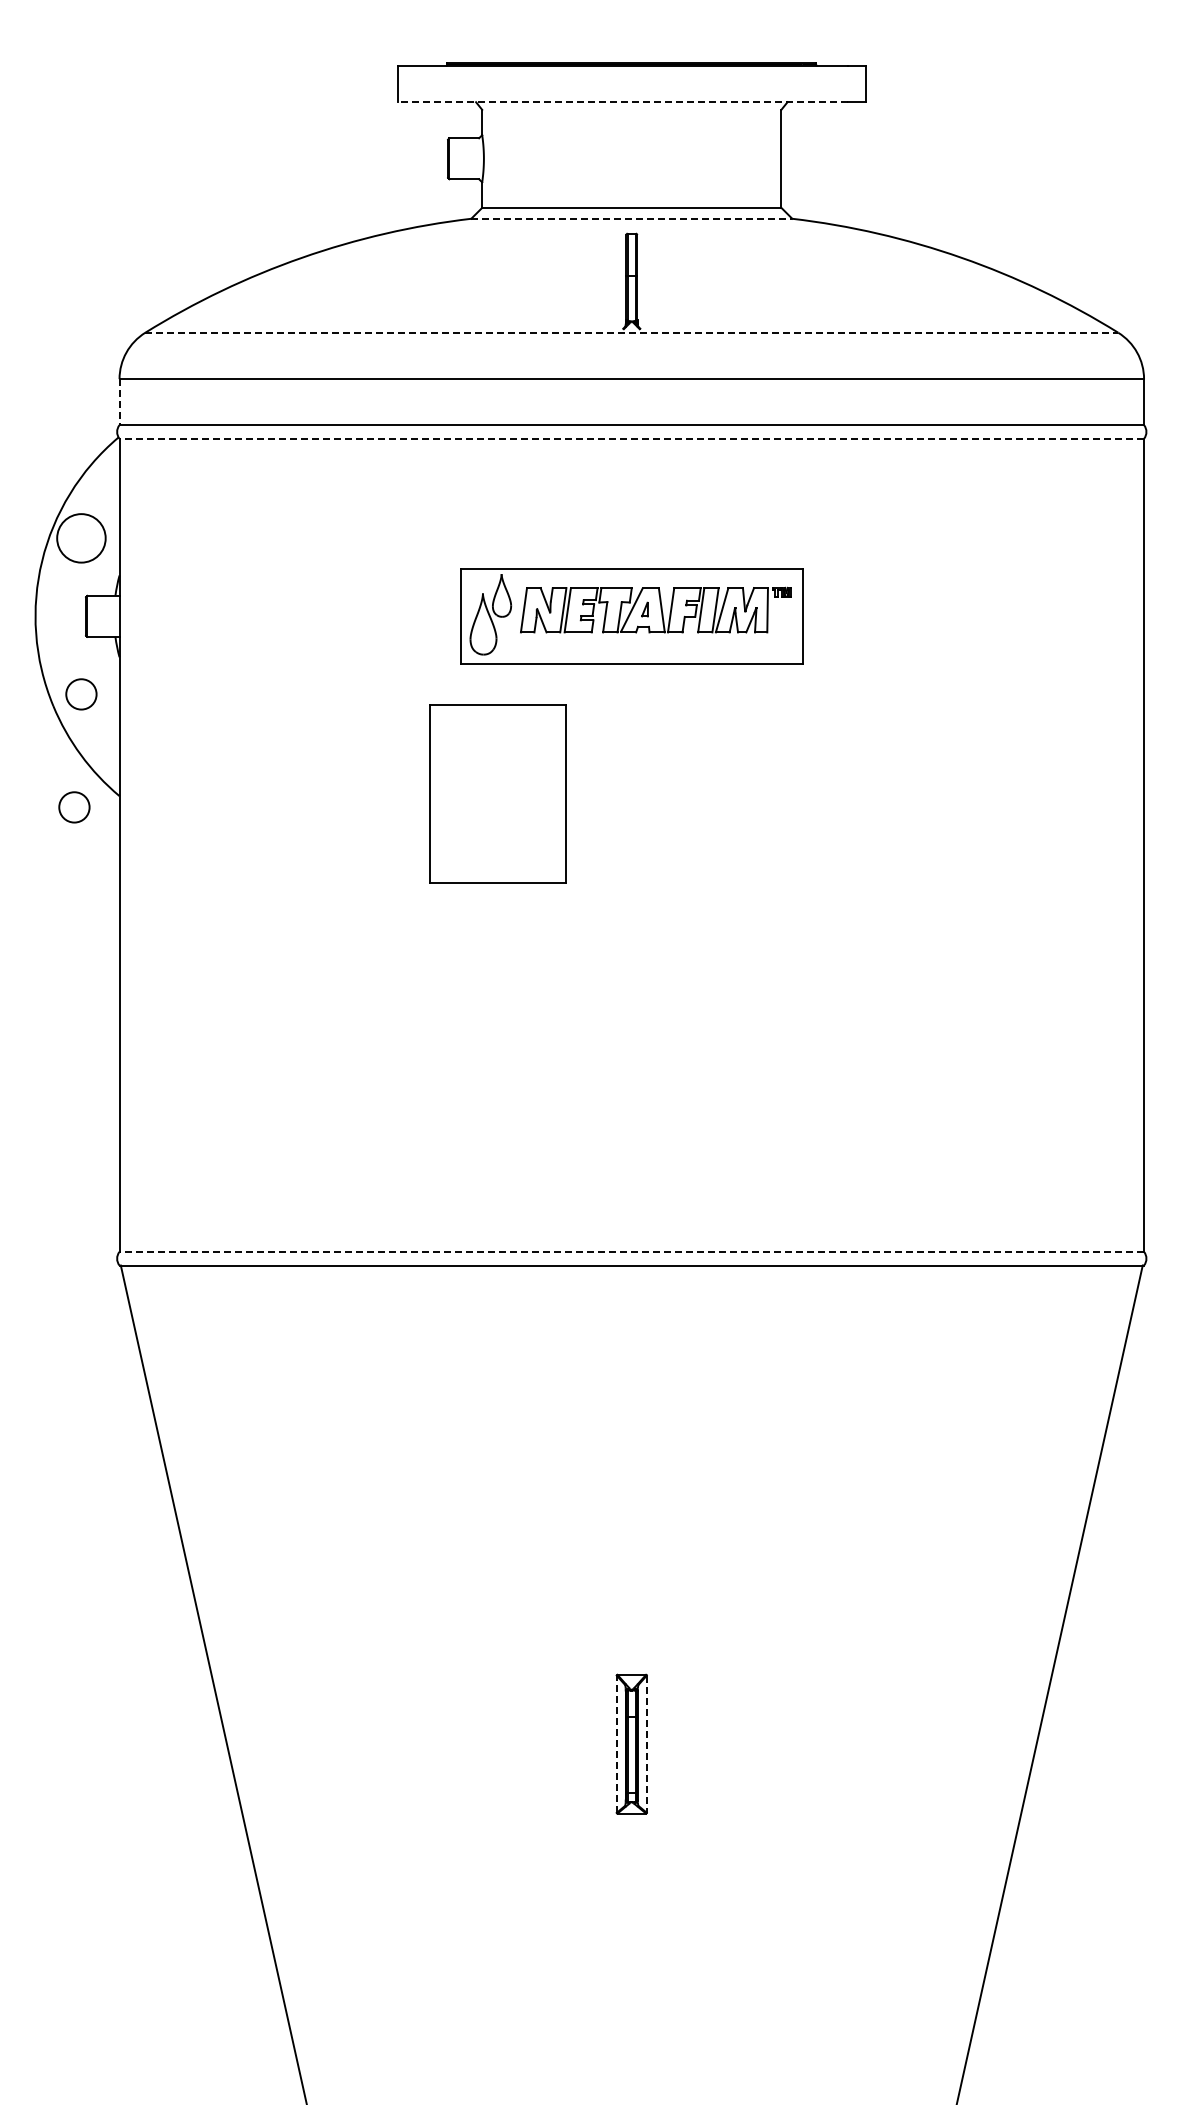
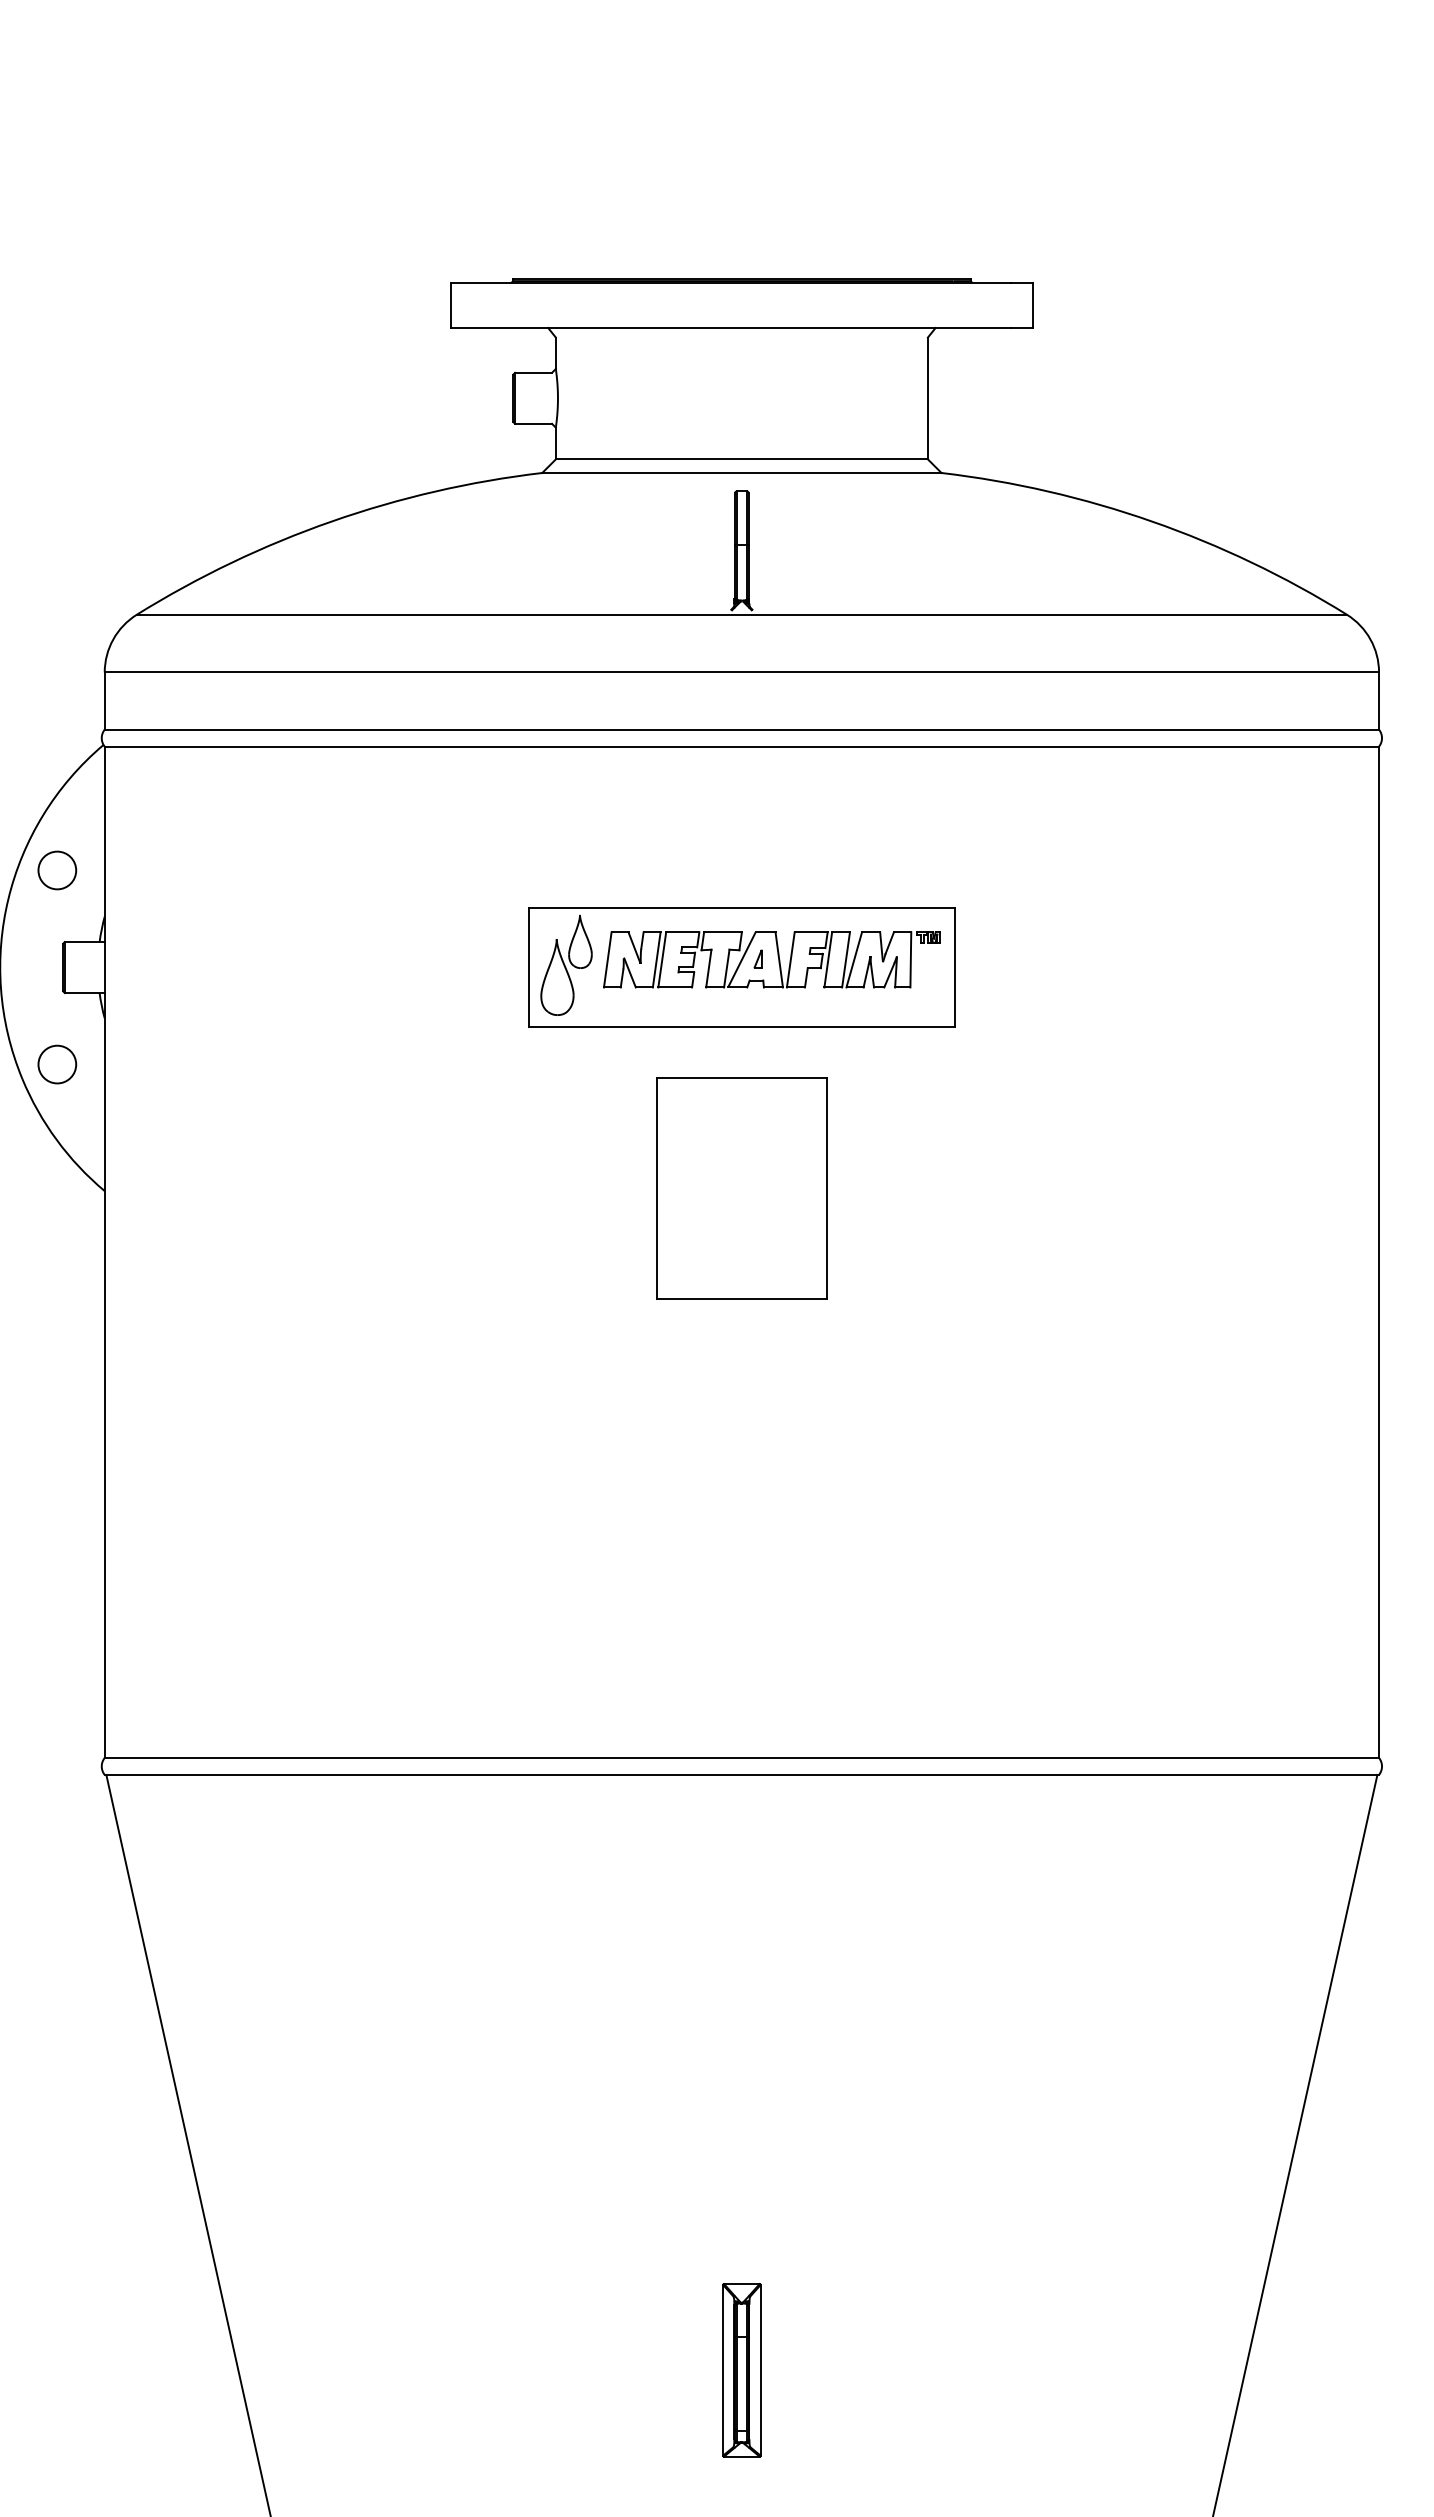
line: (622, 102) -> (730, 328), dashed -> solid
line: (631, 218) -> (741, 472), dashed -> solid
line: (632, 332) -> (742, 614), dashed -> solid
line: (119, 402) -> (104, 701), dashed -> solid
line: (631, 438) -> (741, 746), dashed -> solid
circle: (81, 538) -> (57, 870), size x0.62
part: (497, 793) -> (741, 1187), moved
circle: (74, 807) -> (48, 1205), removed
line: (631, 1251) -> (741, 1757), dashed -> solid
line: (616, 1744) -> (722, 2370), dashed -> solid
line: (646, 1744) -> (760, 2370), dashed -> solid

